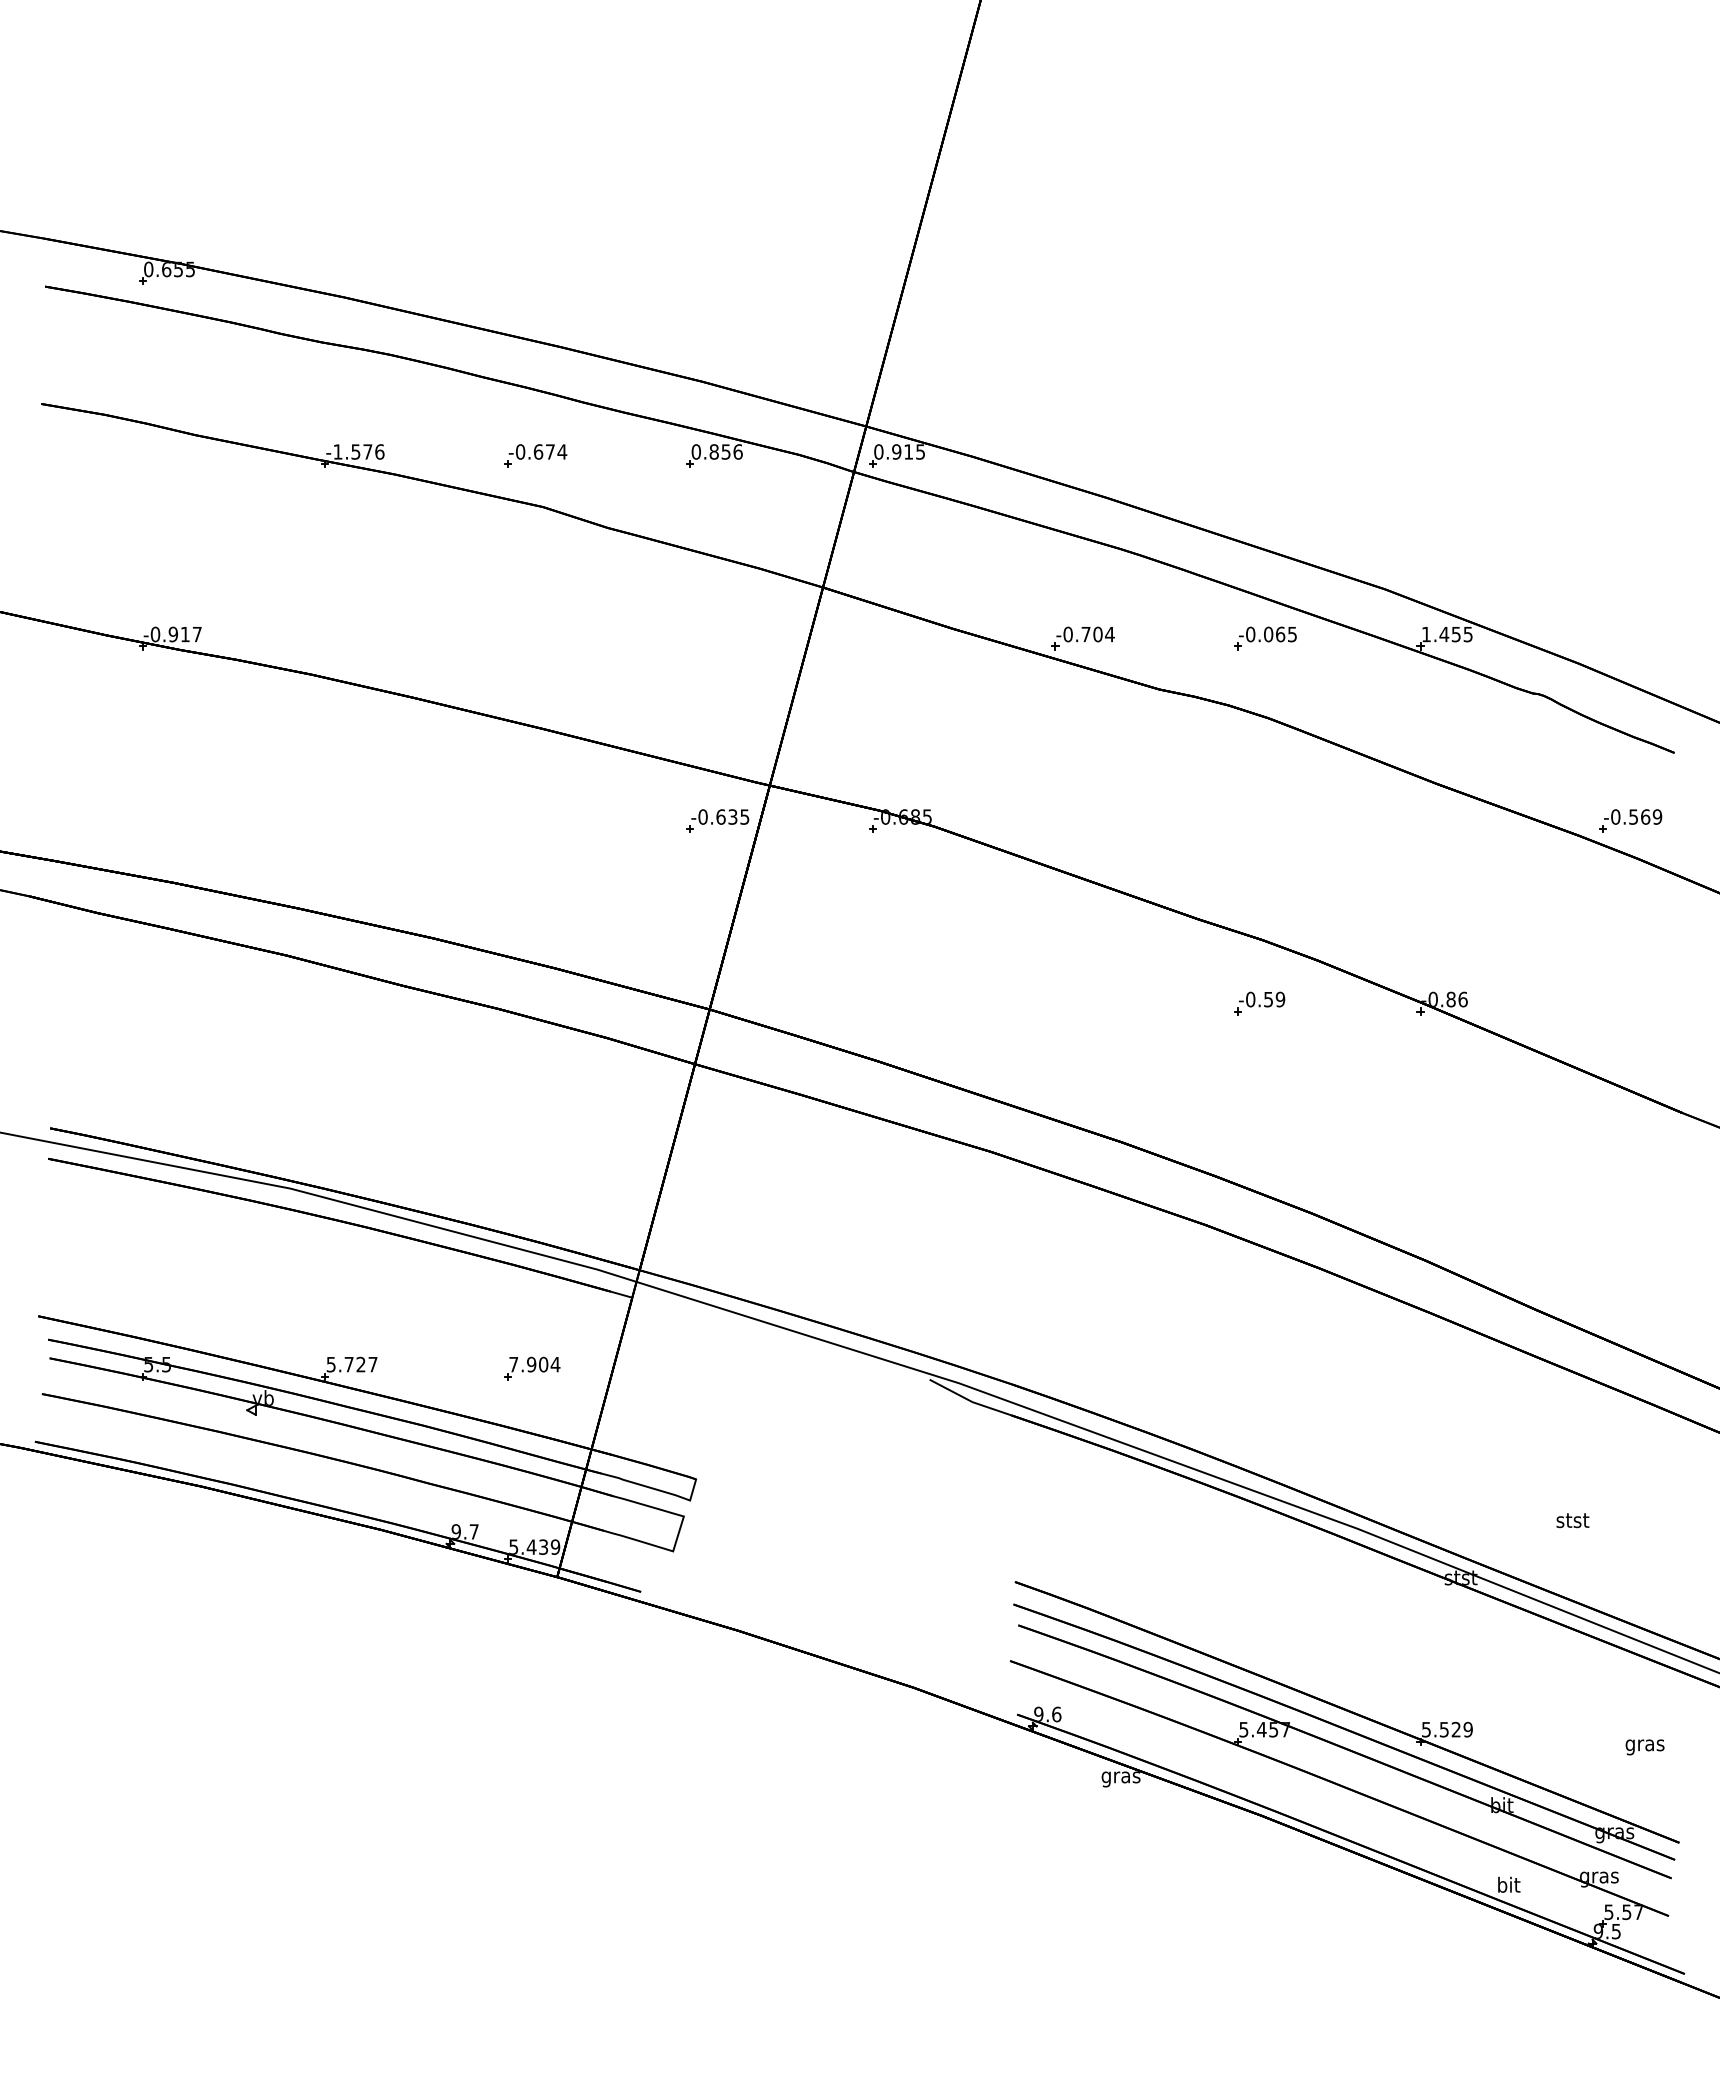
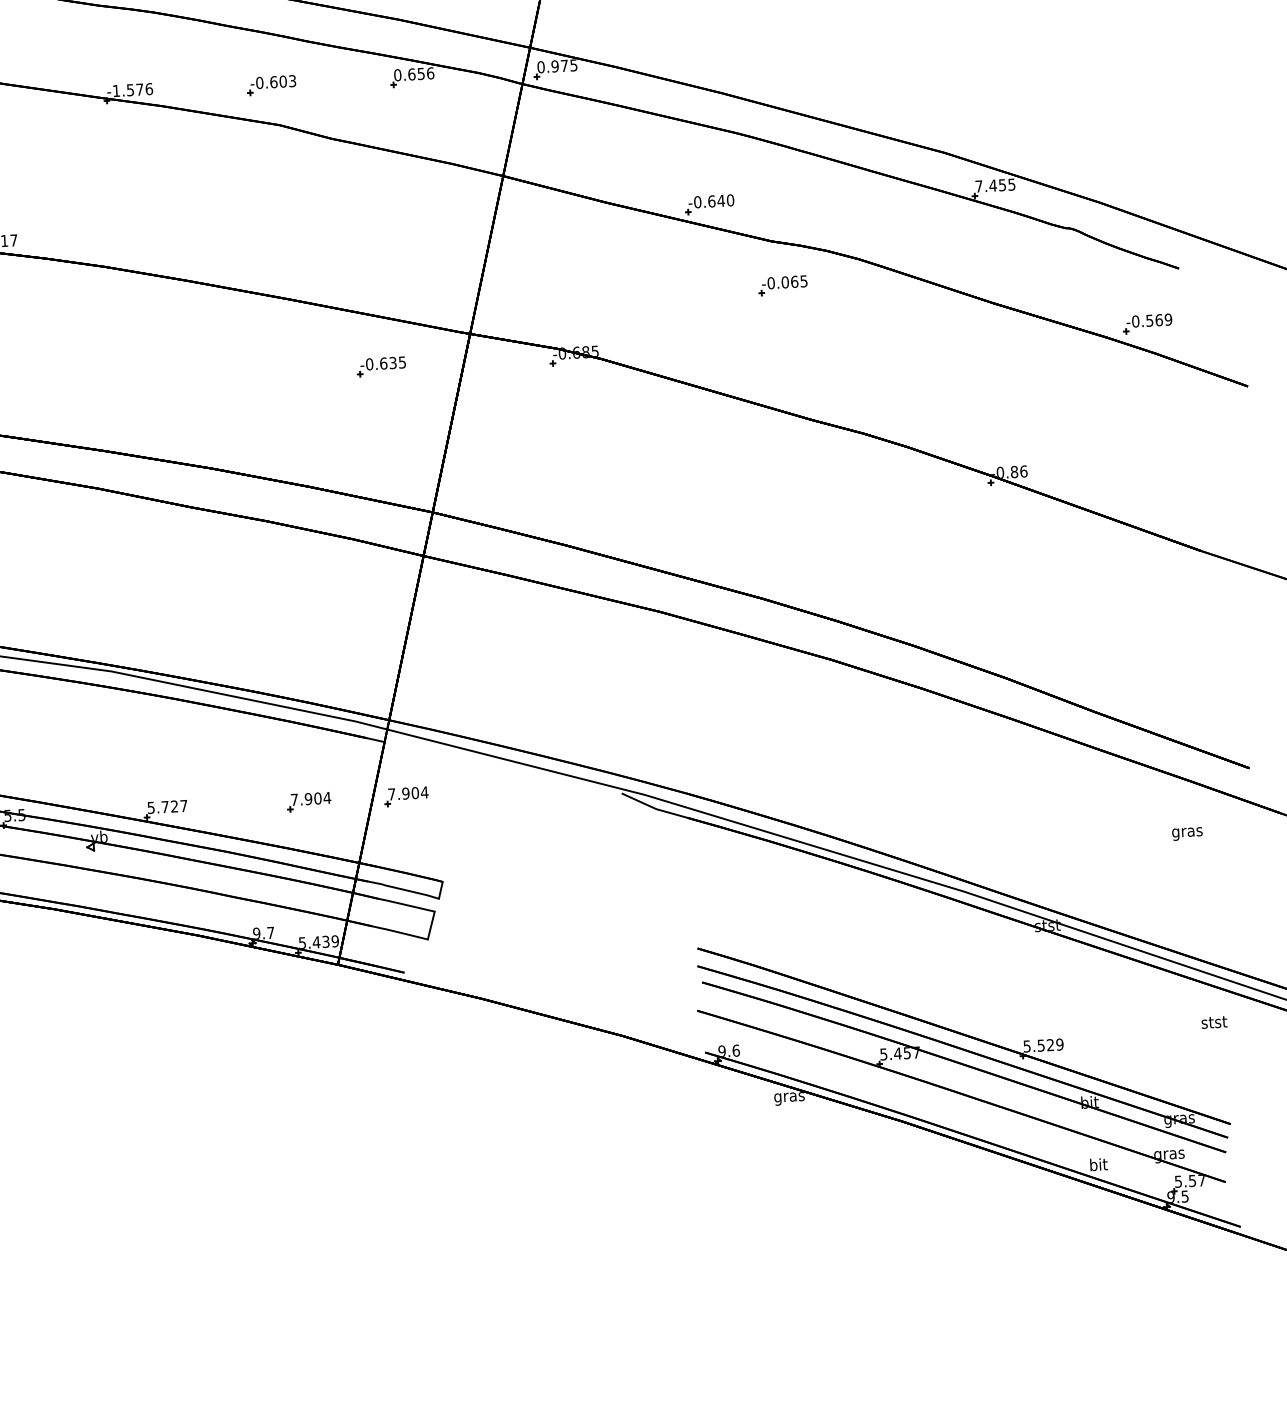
text: (556, 451) -> (287, 81), -0.674 -> -0.603
text: (713, 451) -> (411, 74), 0.856 -> 0.656
text: (908, 451) -> (564, 65), 0.915 -> 0.975
text: (1097, 634) -> (720, 200), -0.704 -> -0.640
text: (1426, 634) -> (979, 186), 1.455 -> 7.455
part: (1265, 638) -> (783, 285), moved
part: (717, 820) -> (381, 366), moved
part: (1259, 1003) -> (864, 483), removed
part: (656, 1368) -> (406, 796), added
text: (1572, 1520) -> (1214, 1022), moved
text: (1644, 1747) -> (1187, 834), moved

